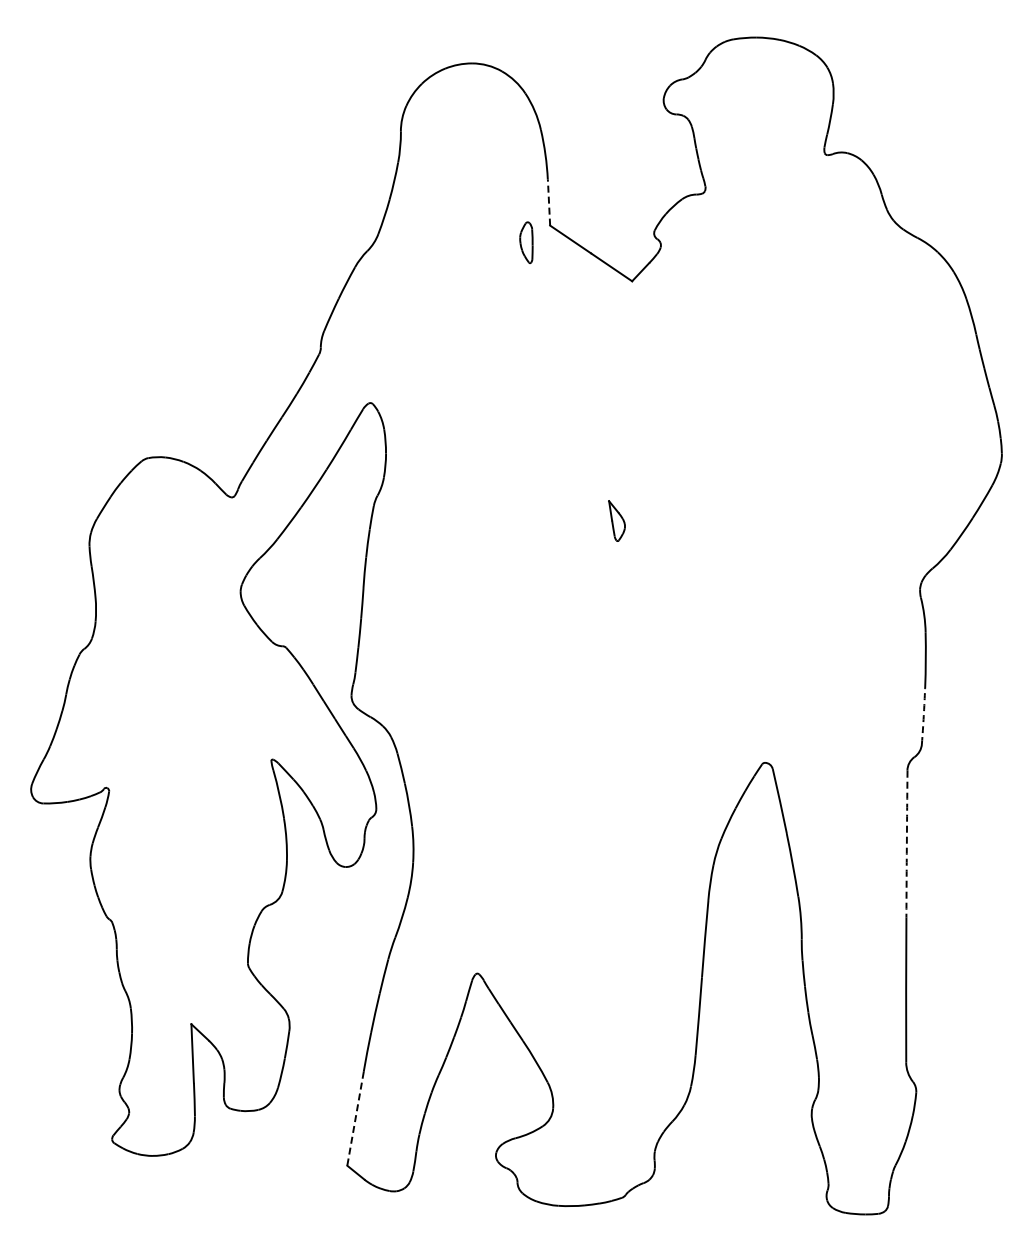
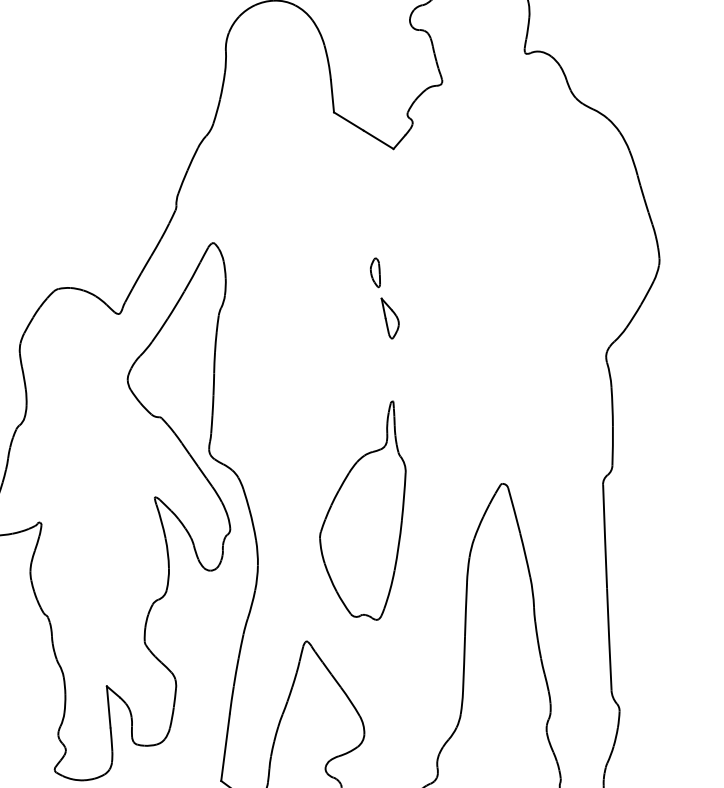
line: (548, 202) -> (332, 96), dashed -> solid
part: (526, 242) -> (375, 272), moved
part: (616, 520) -> (390, 317), size x1.43
arc: (923, 716) -> (612, 446), dashed -> solid
part: (565, 793) -> (362, 511), added
arc: (906, 844) -> (604, 536), dashed -> solid
line: (355, 1118) -> (225, 747), dashed -> solid

